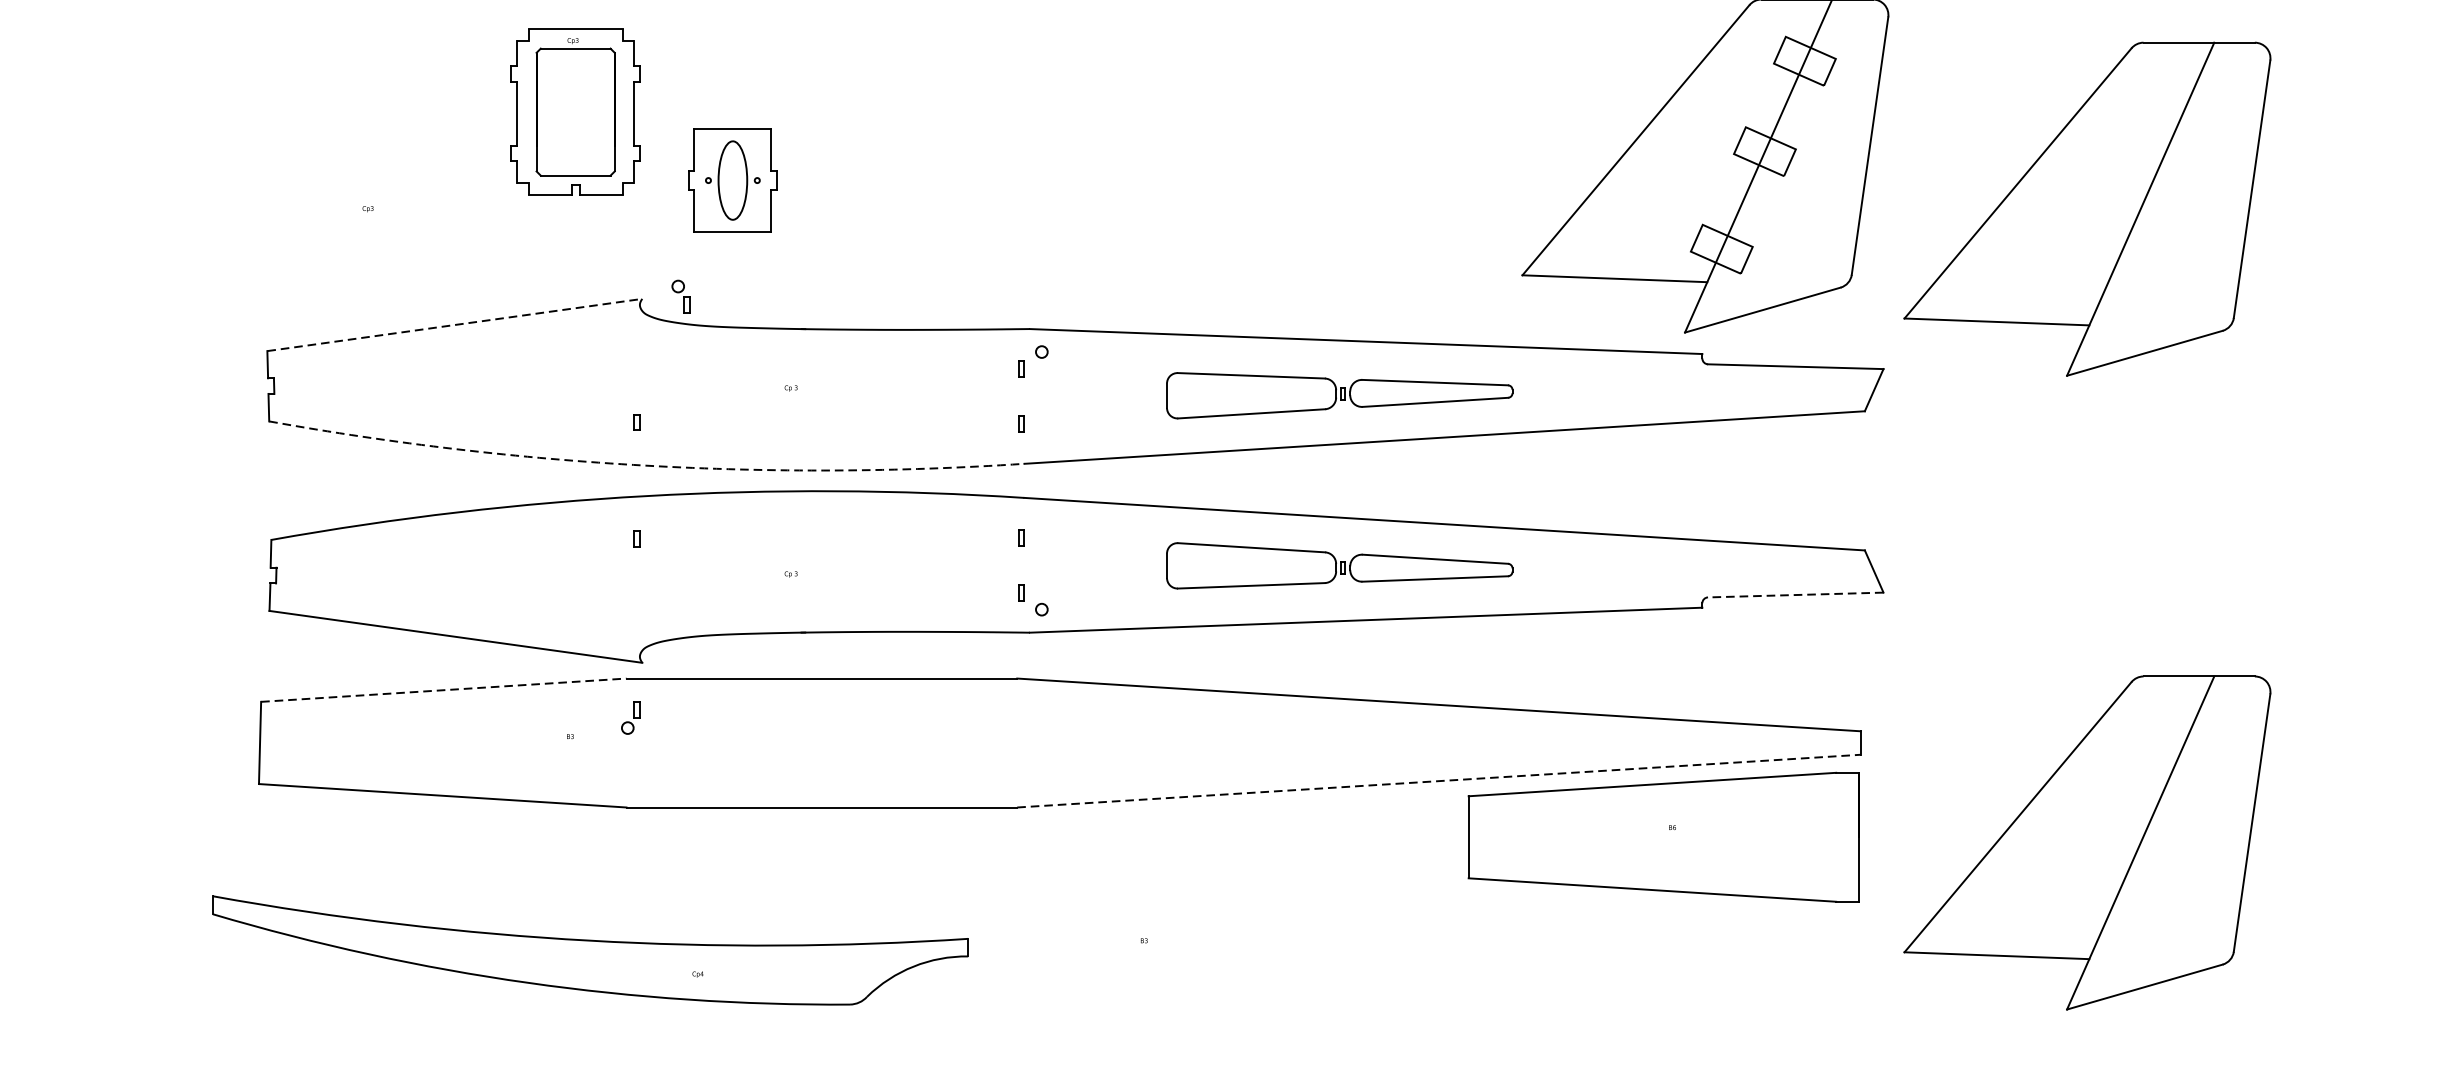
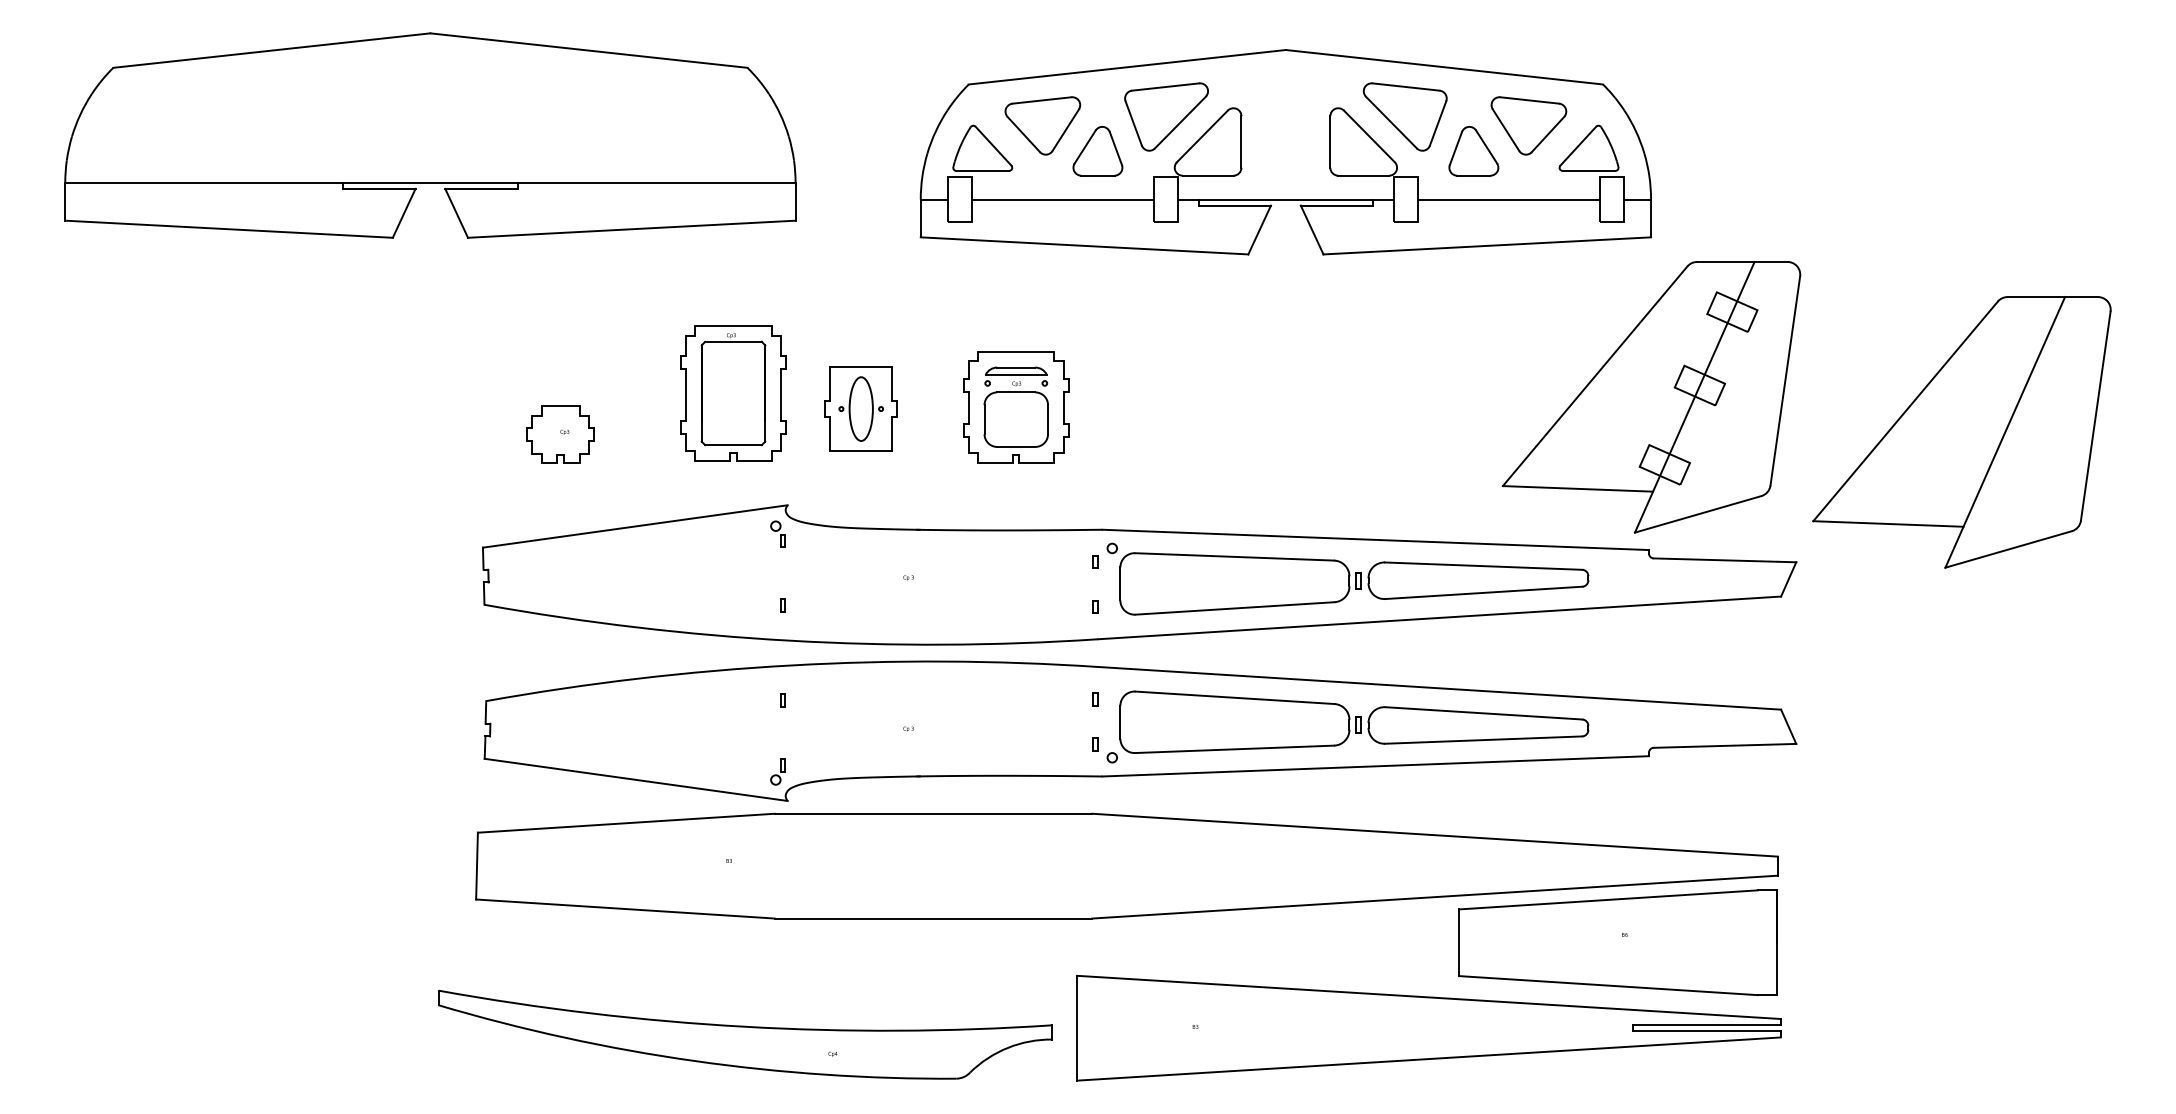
part: (575, 112) -> (733, 393), moved
part: (923, 178) -> (1016, 407), added
part: (362, 211) -> (560, 434), added
part: (680, 295) -> (777, 533), moved
line: (455, 325) -> (635, 526), dashed -> solid
part: (1339, 395) -> (1354, 583), size x1.67
arc: (645, 465) -> (790, 640), dashed -> solid
part: (1339, 565) -> (1354, 721), size x1.67
line: (1795, 594) -> (1724, 745), dashed -> solid
line: (444, 690) -> (626, 823), dashed -> solid
part: (629, 717) -> (777, 771), moved
line: (1439, 781) -> (1435, 897), dashed -> solid
part: (2086, 843) -> (1961, 947), removed
part: (1430, 942) -> (1428, 1028), added

